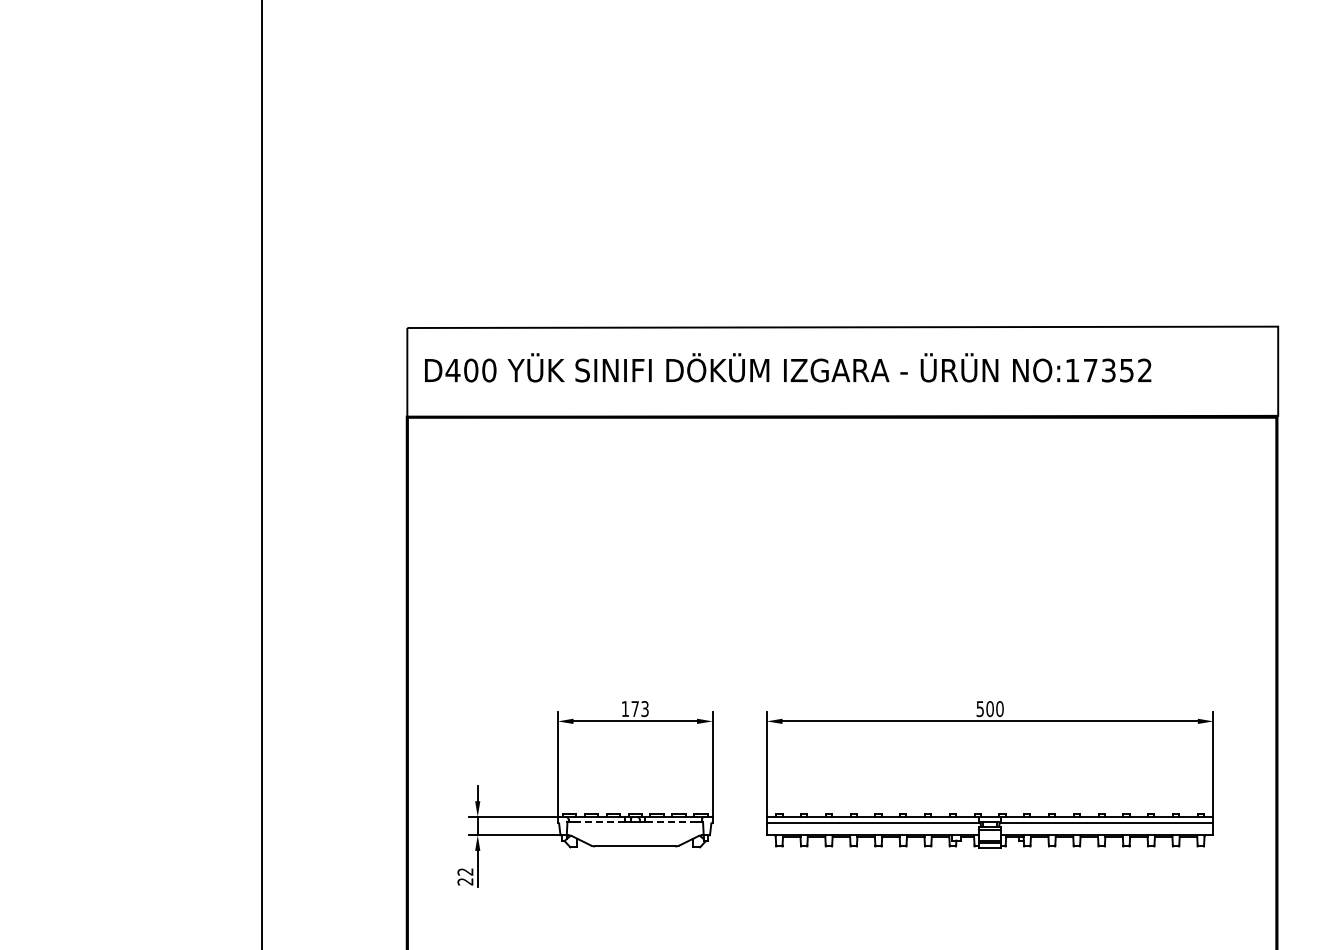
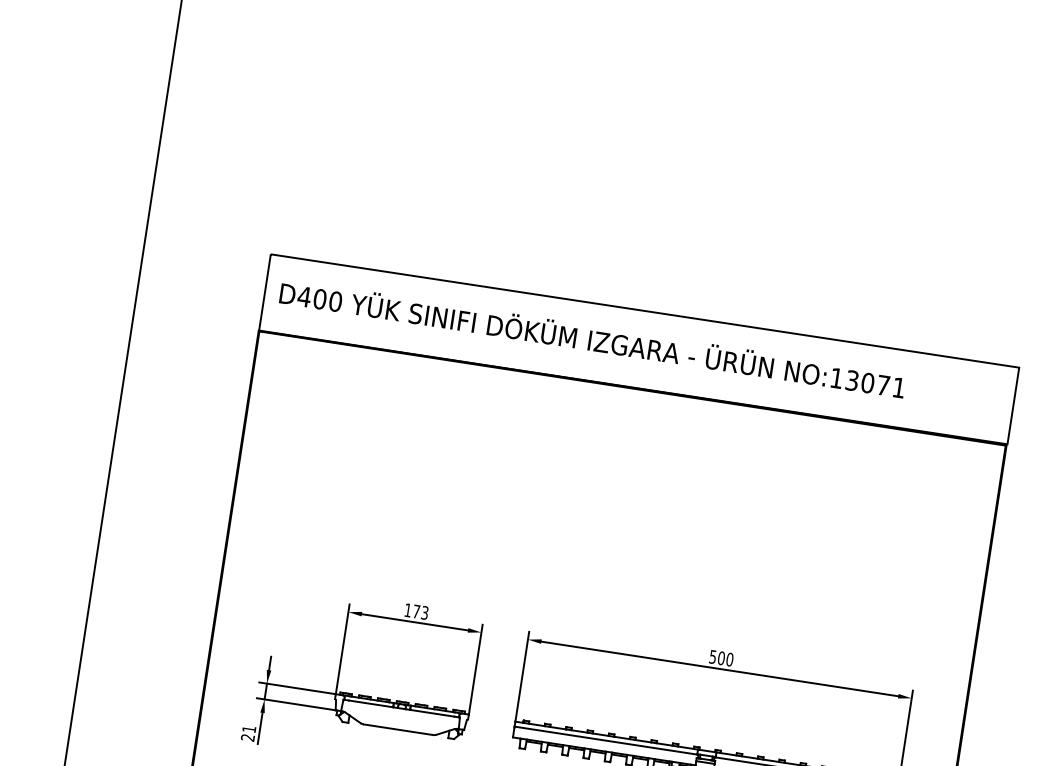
text: (1117, 370) -> (875, 384), NO:17352 -> NO:13071
line: (599, 821) -> (371, 703), dashed -> solid
line: (670, 821) -> (432, 712), dashed -> solid
text: (465, 871) -> (249, 728), 22 -> 21

